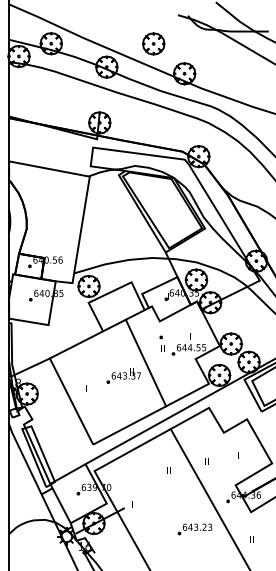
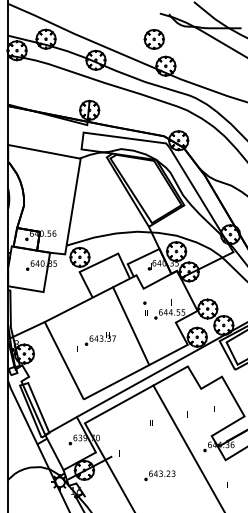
part: (153, 43) -> (154, 39), moved
part: (123, 375) -> (100, 338), moved
part: (194, 529) -> (159, 475), moved

